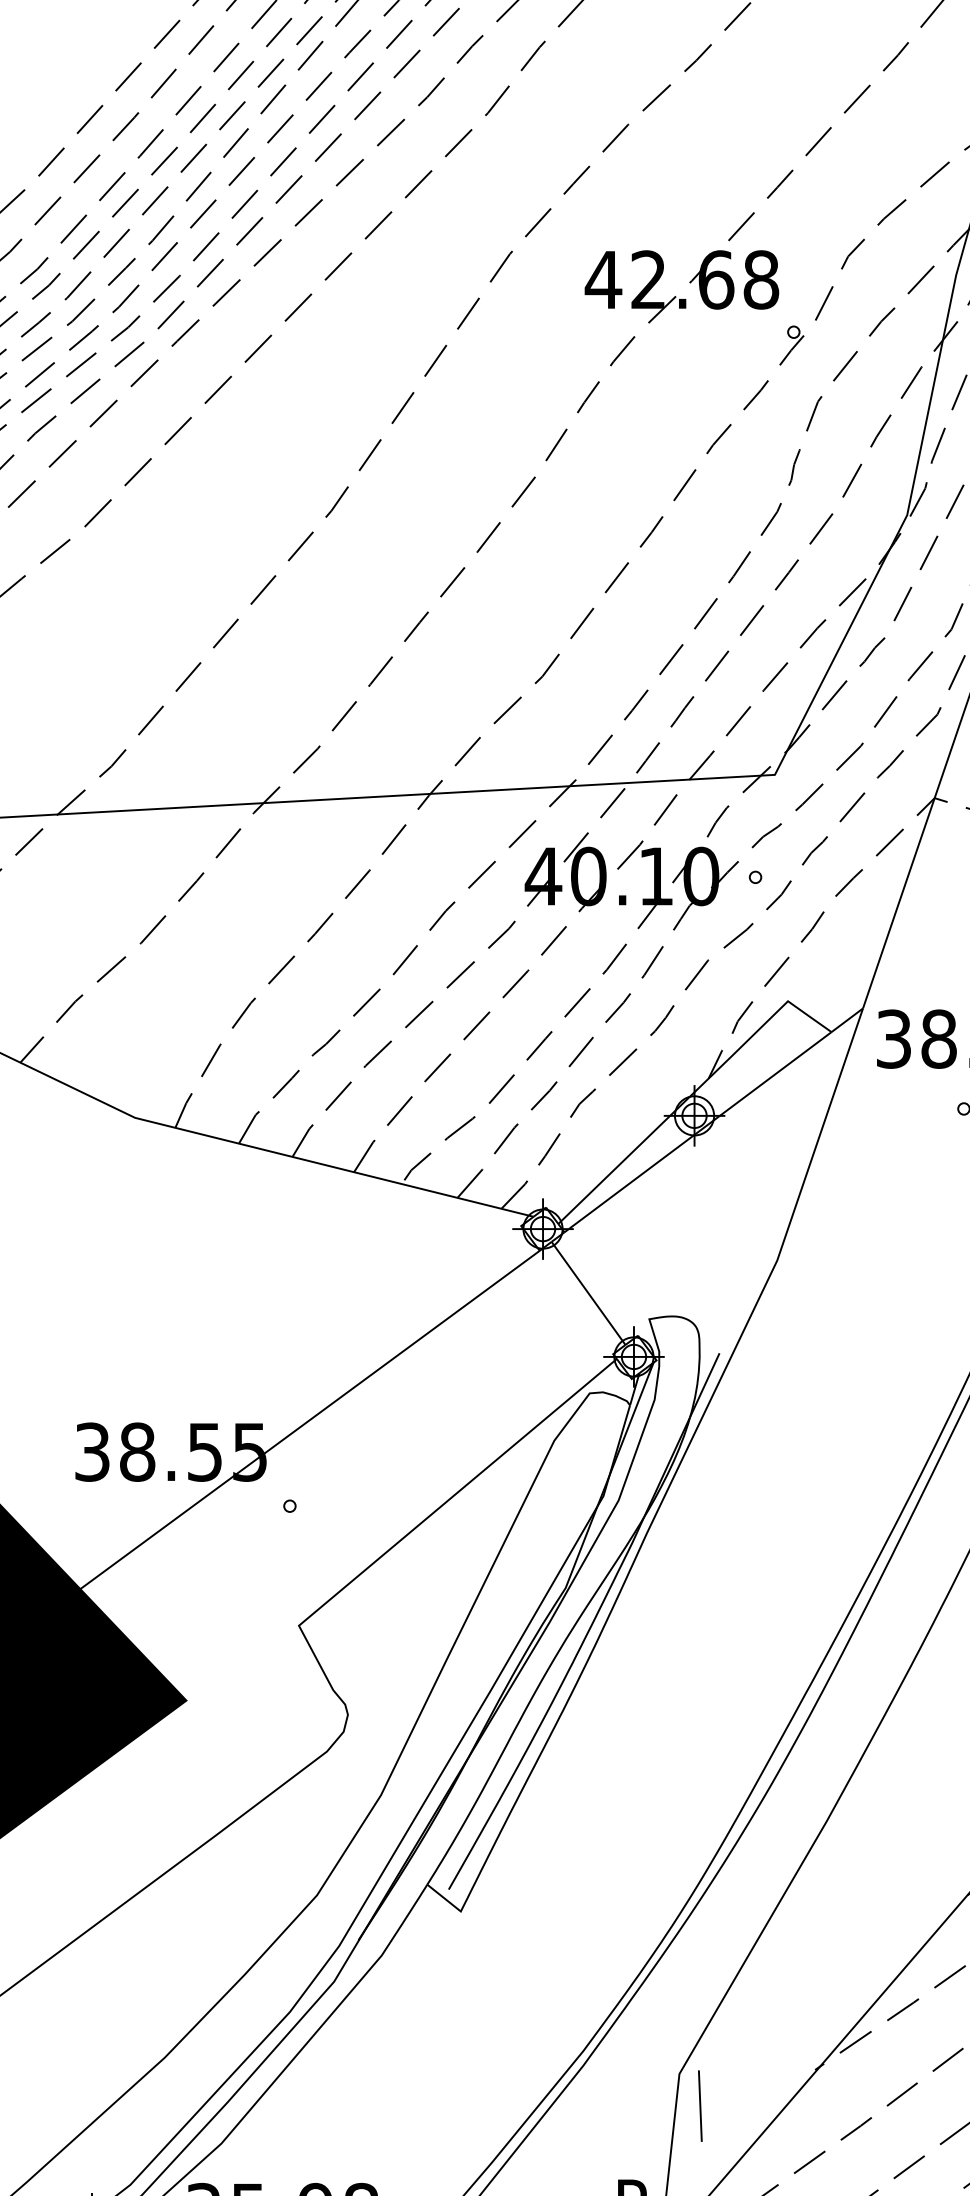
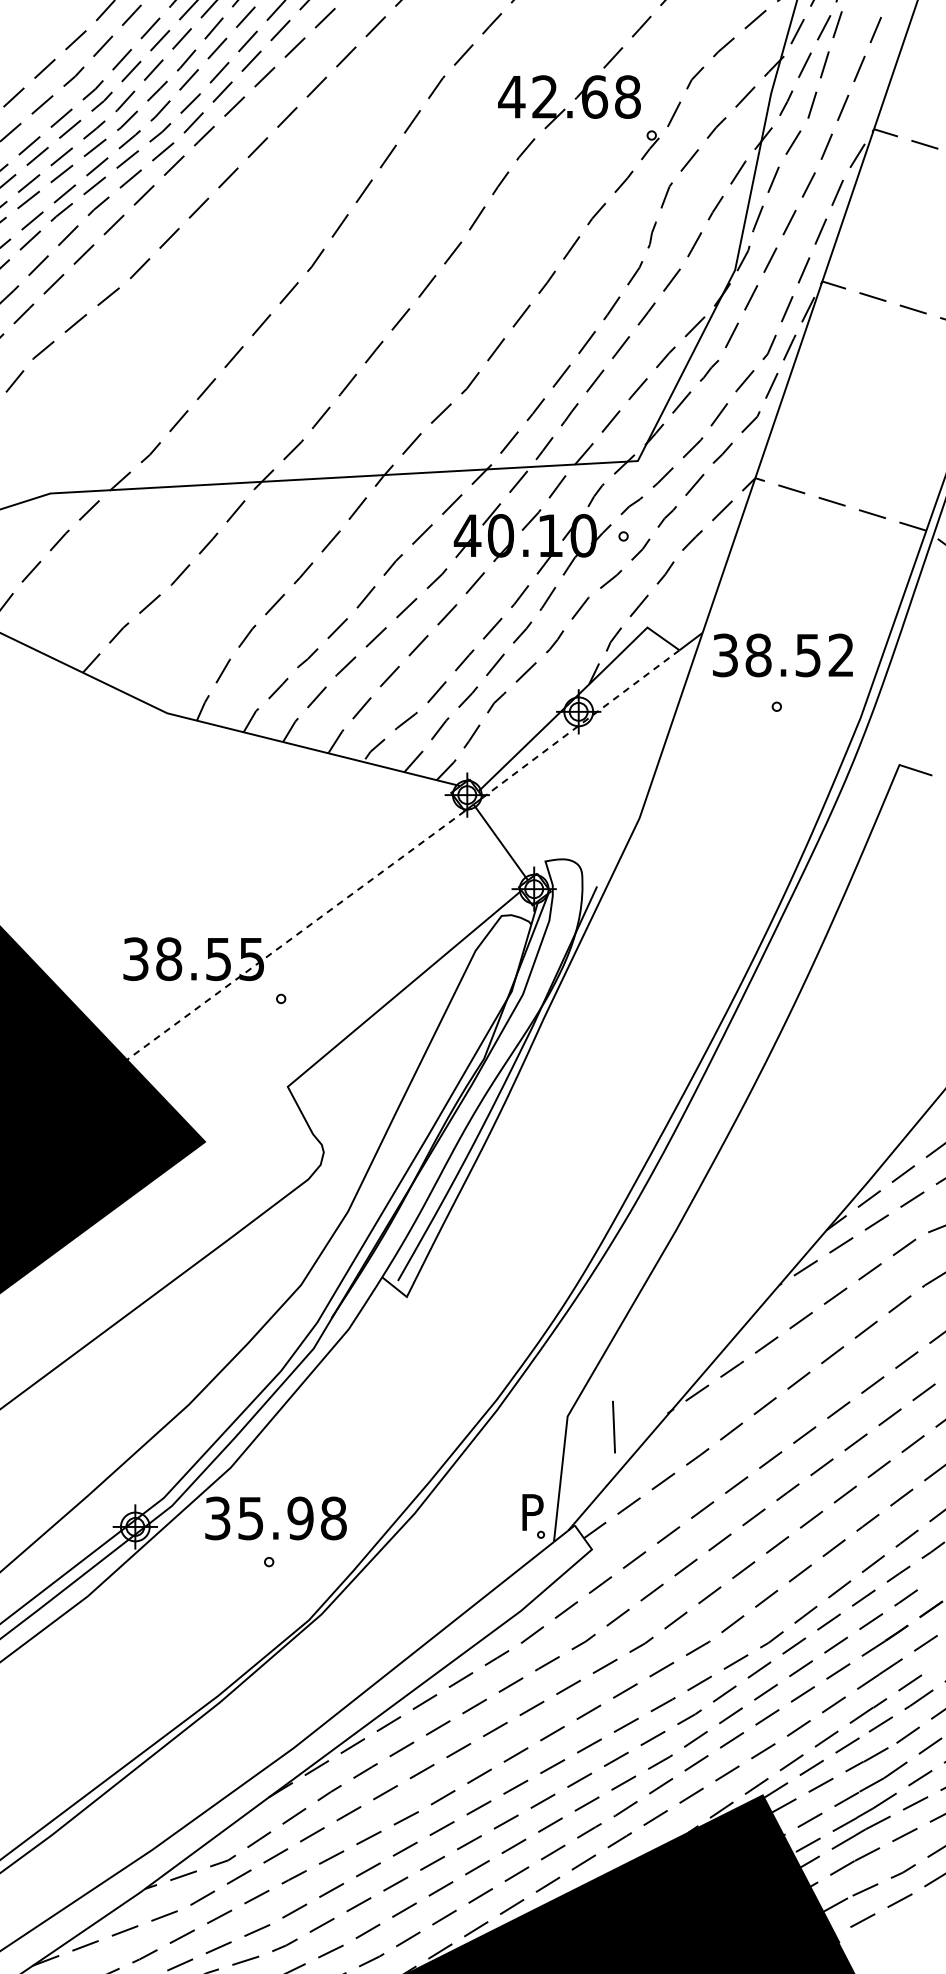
line: (698, 1131) -> (581, 723), solid -> dashed
line: (309, 1419) -> (295, 935), solid -> dashed
line: (699, 2105) -> (613, 1426), moved

